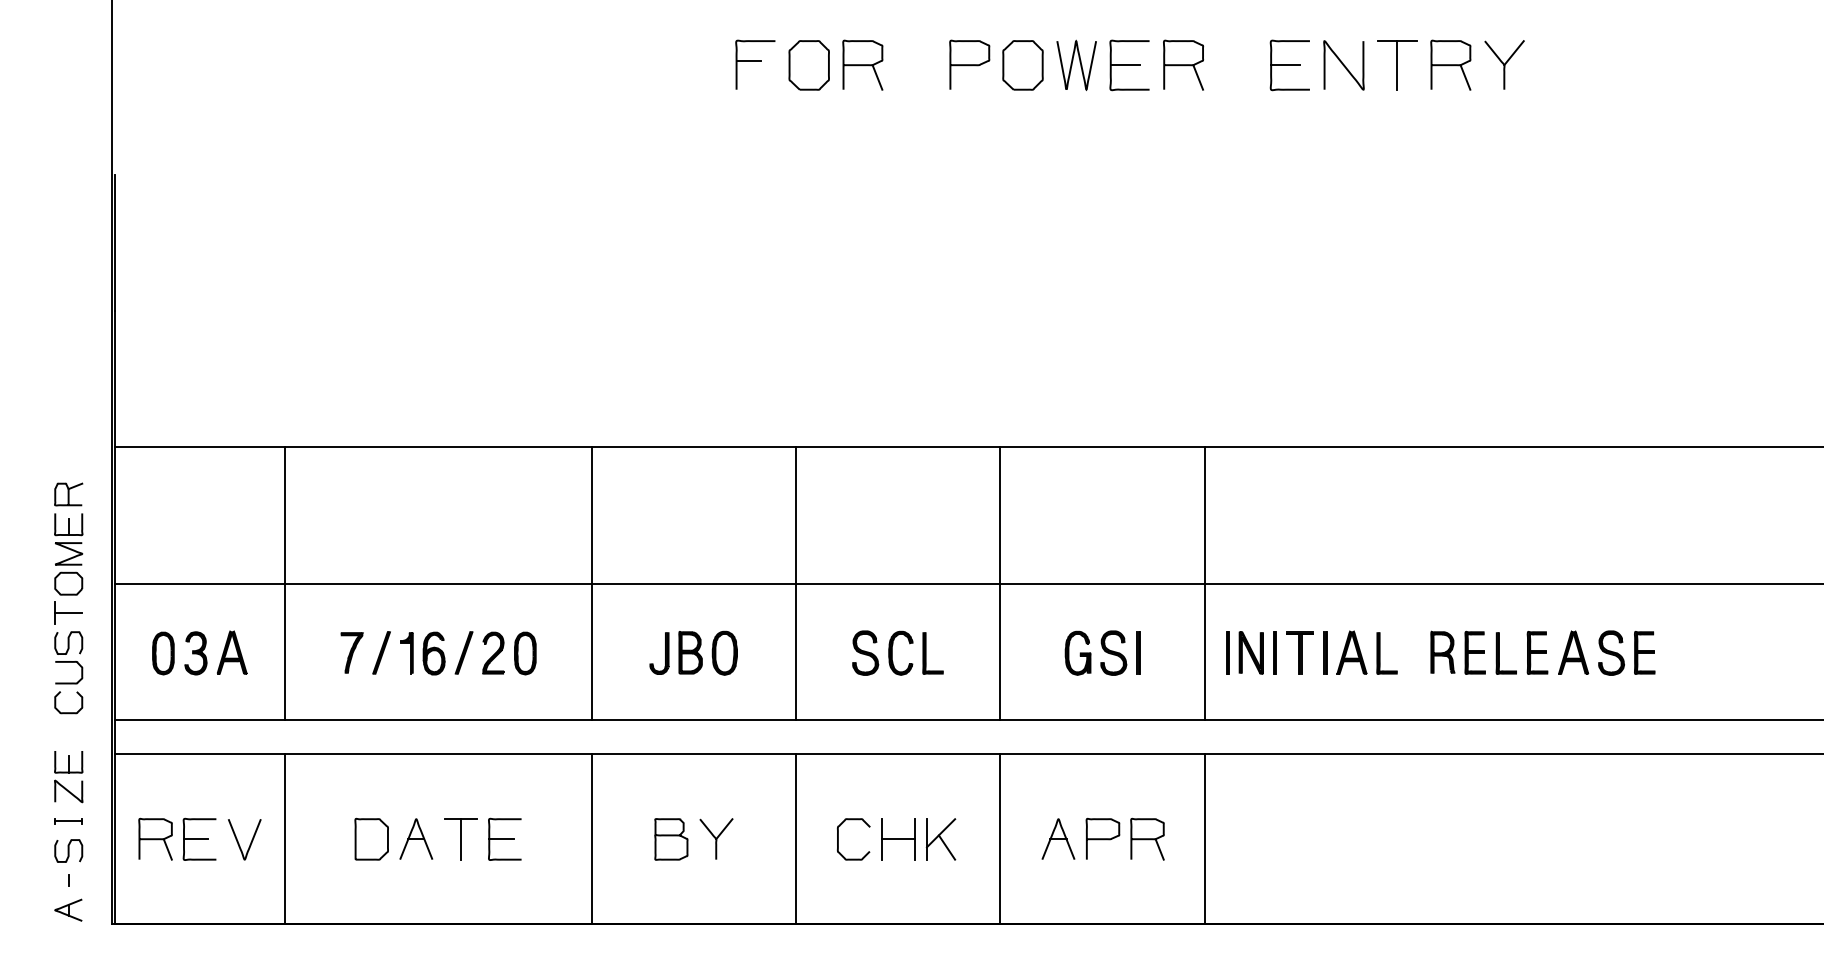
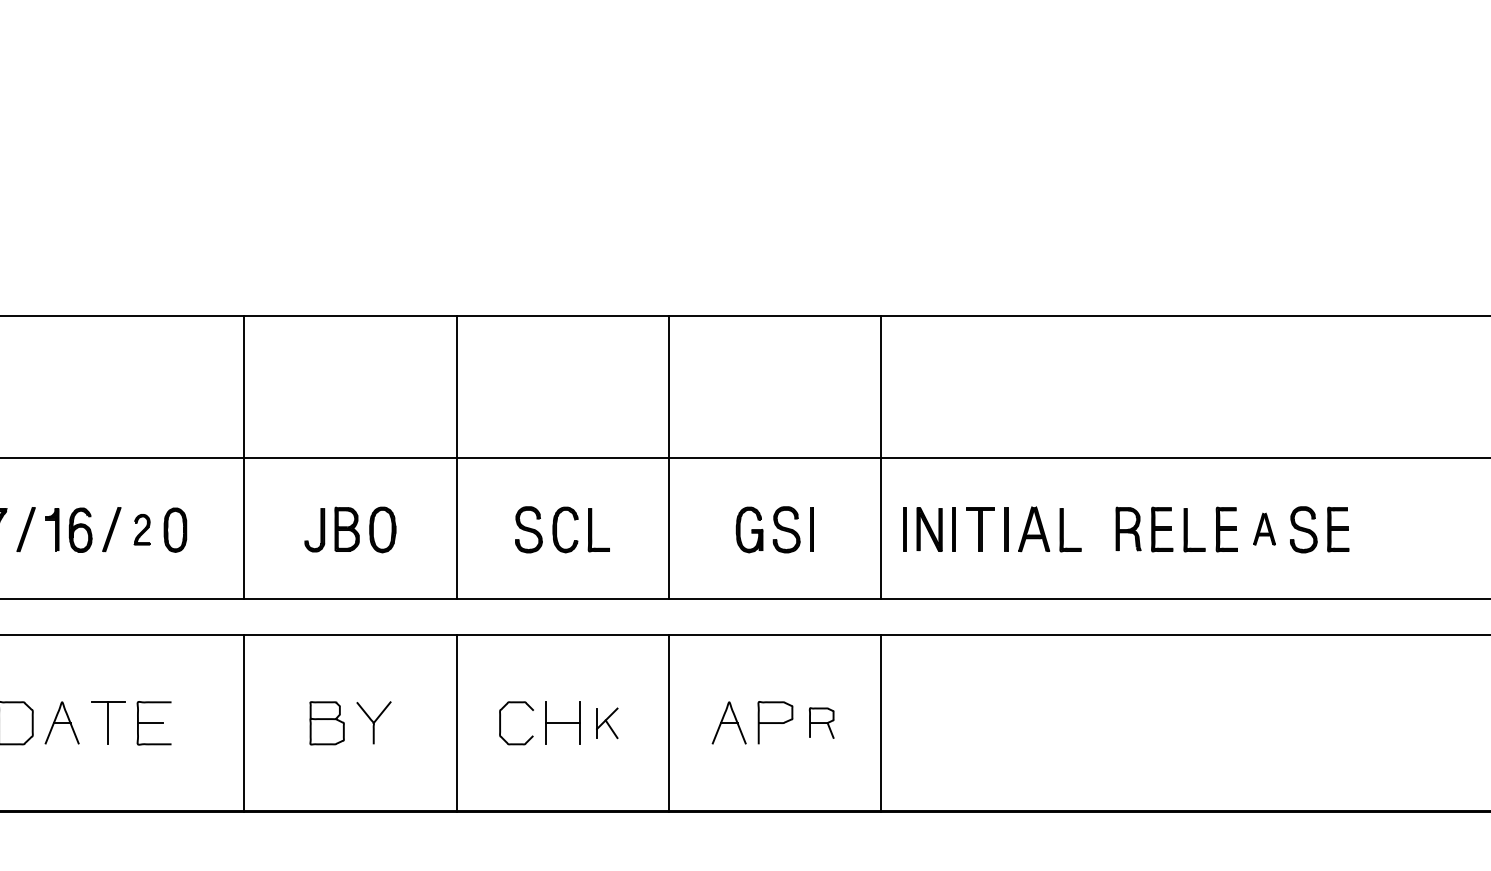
part: (493, 652) -> (142, 529), size x0.7
part: (1573, 652) -> (1264, 529), size x0.7
part: (1147, 838) -> (821, 722), size x0.7
part: (940, 839) -> (606, 723), size x0.7

